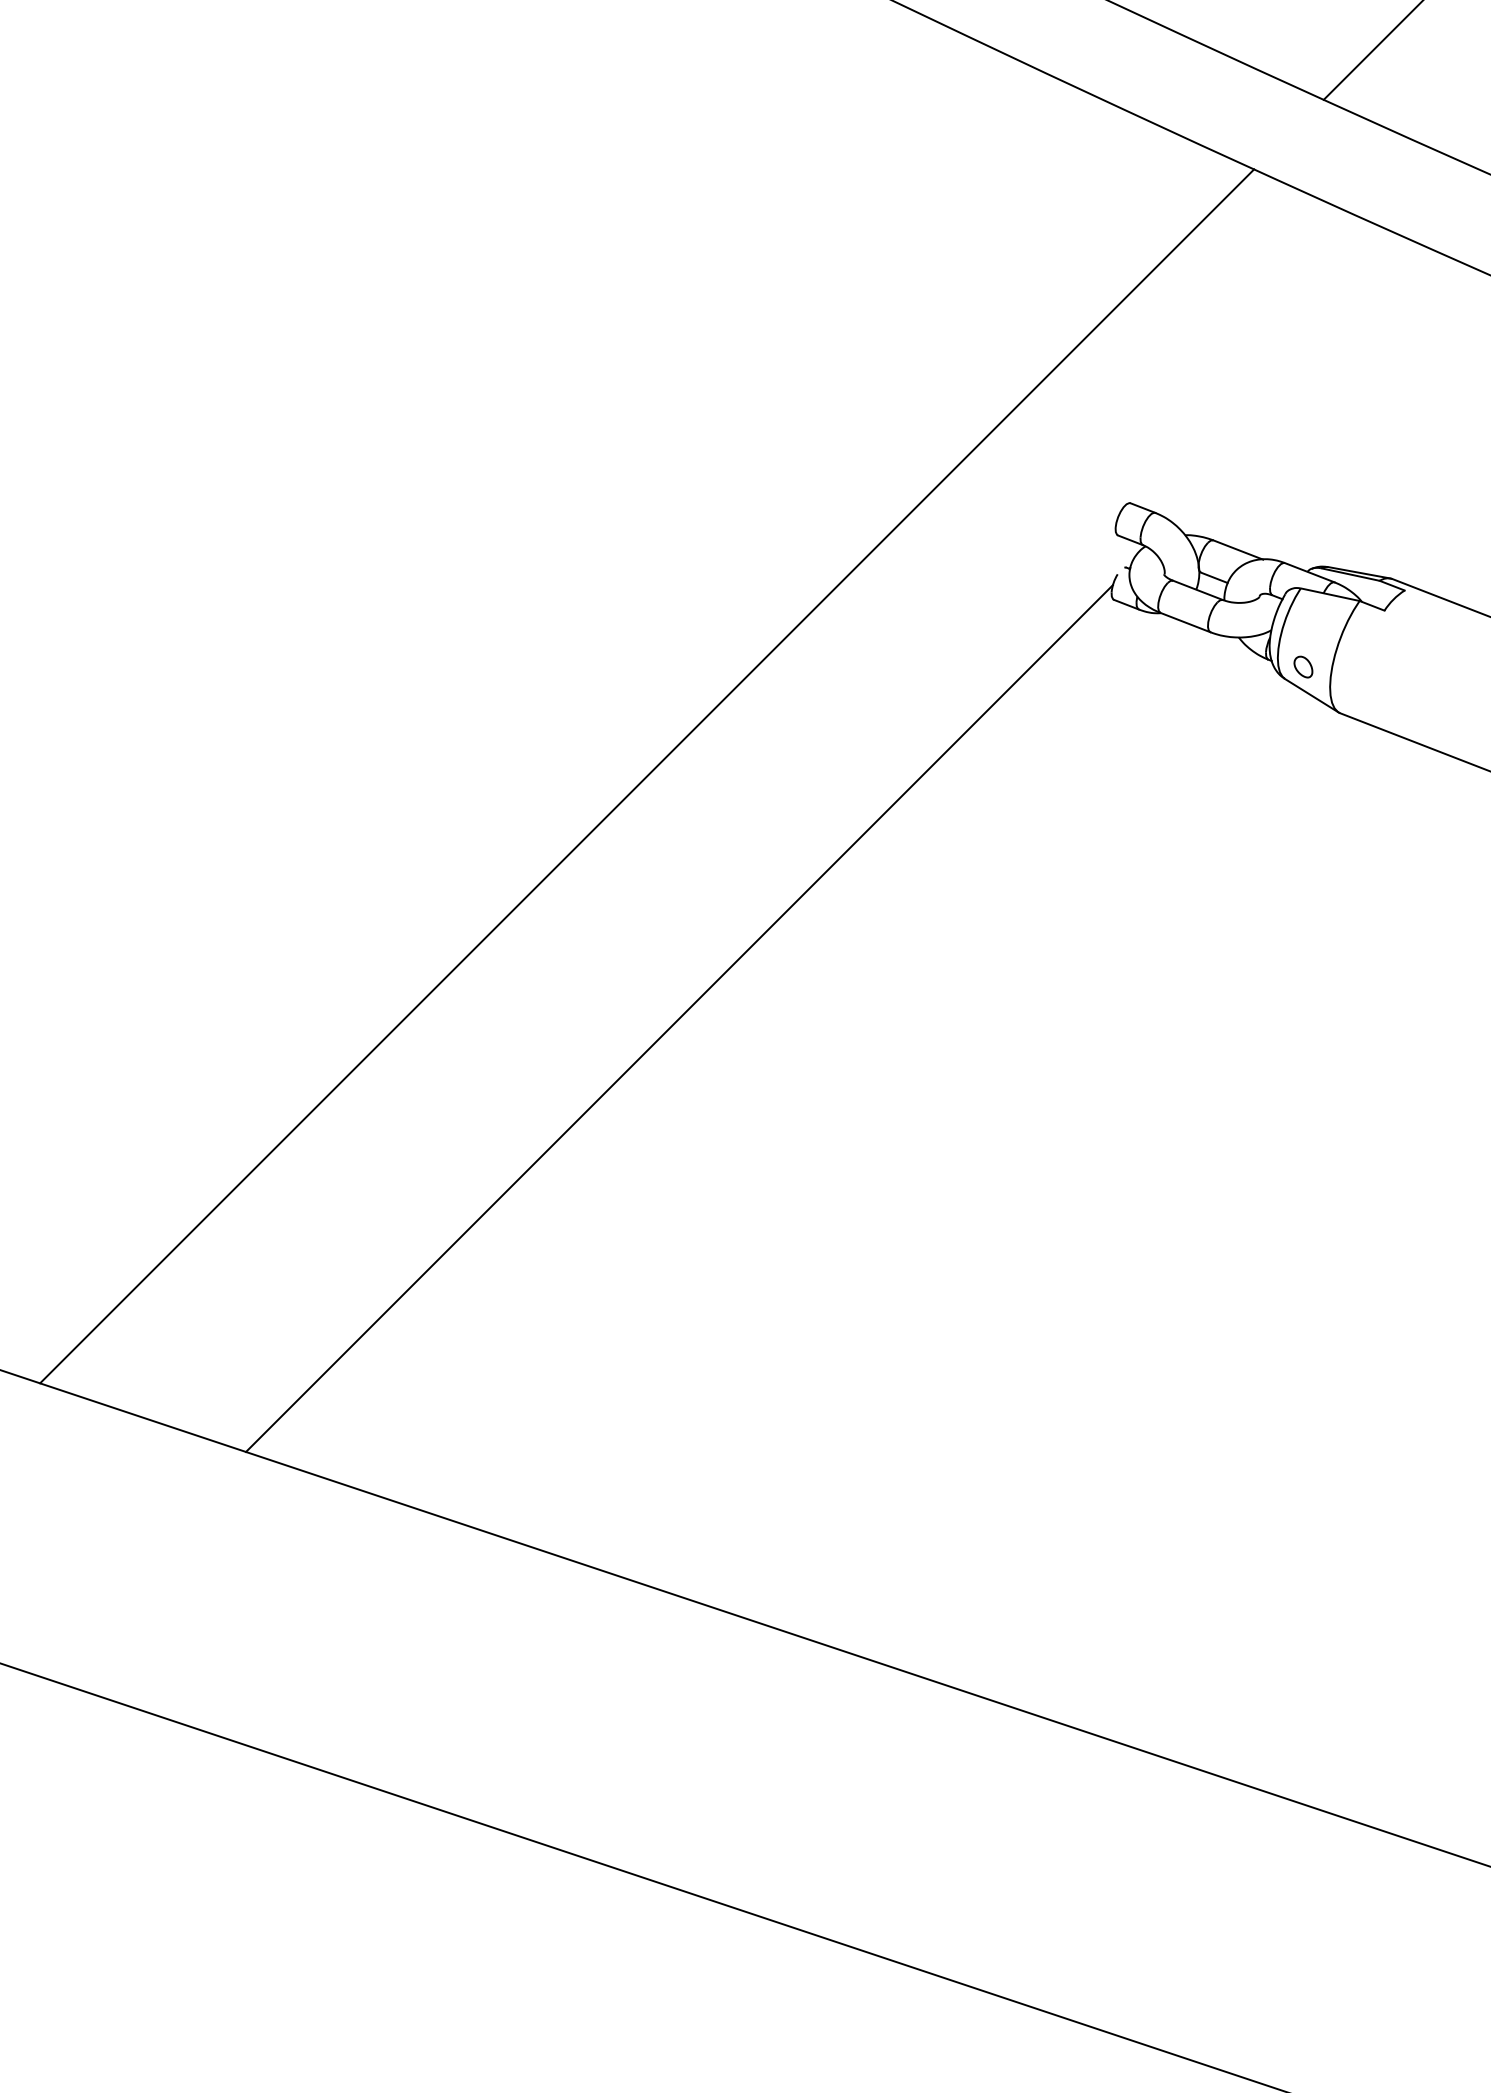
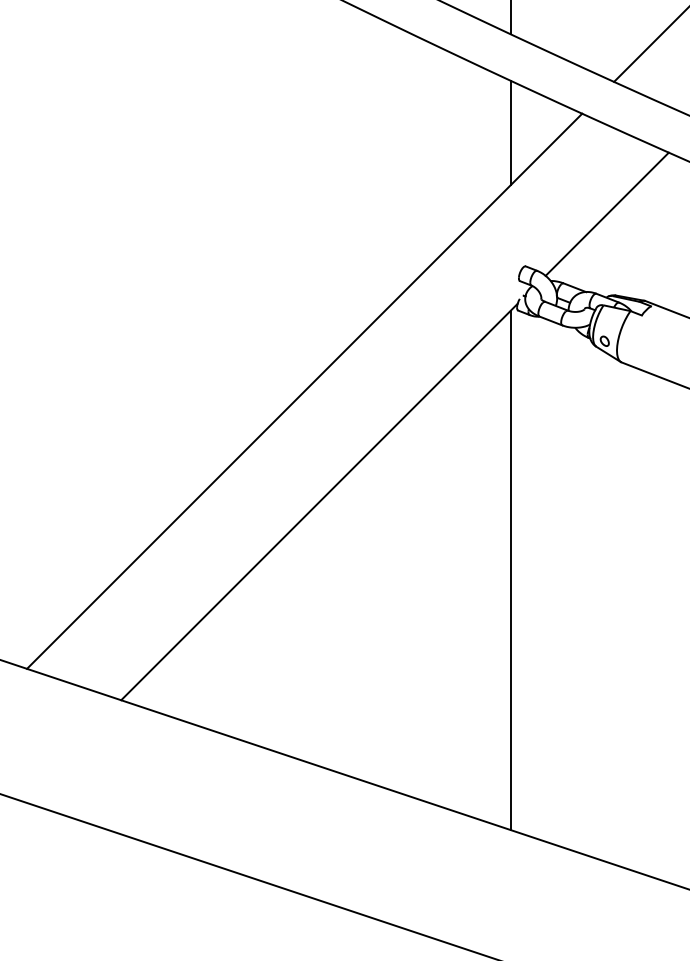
line: (1097, 210) -> (510, 132), added
line: (1307, 387) -> (606, 213), added
line: (1097, 1168) -> (510, 570), added

